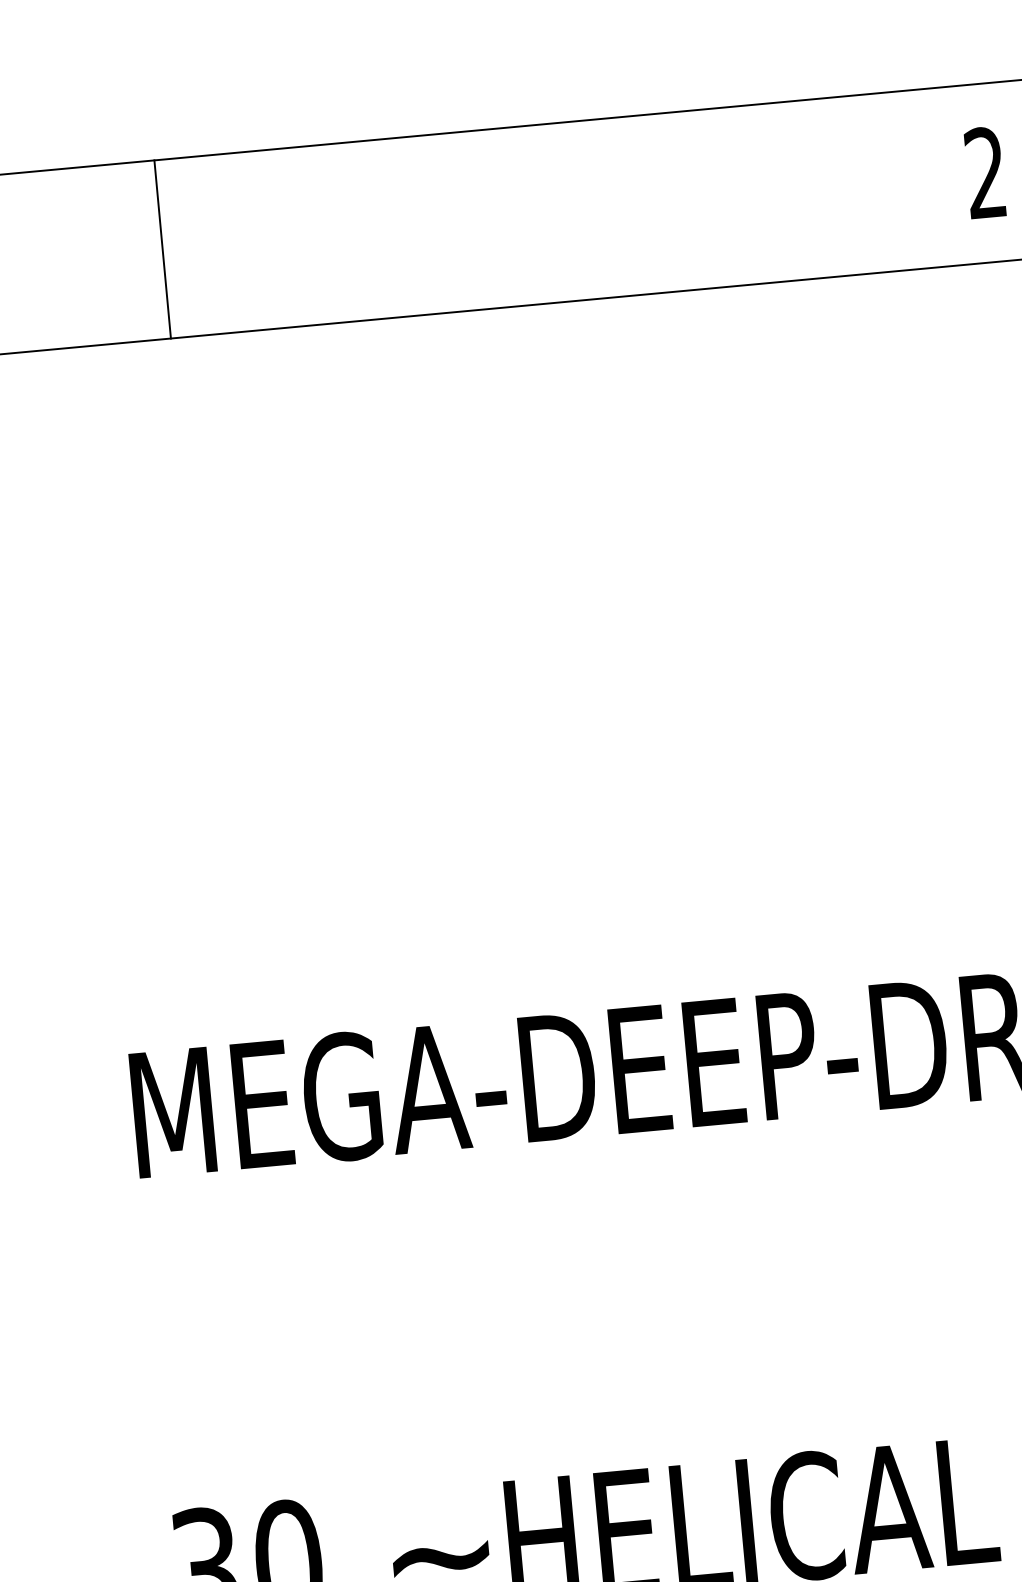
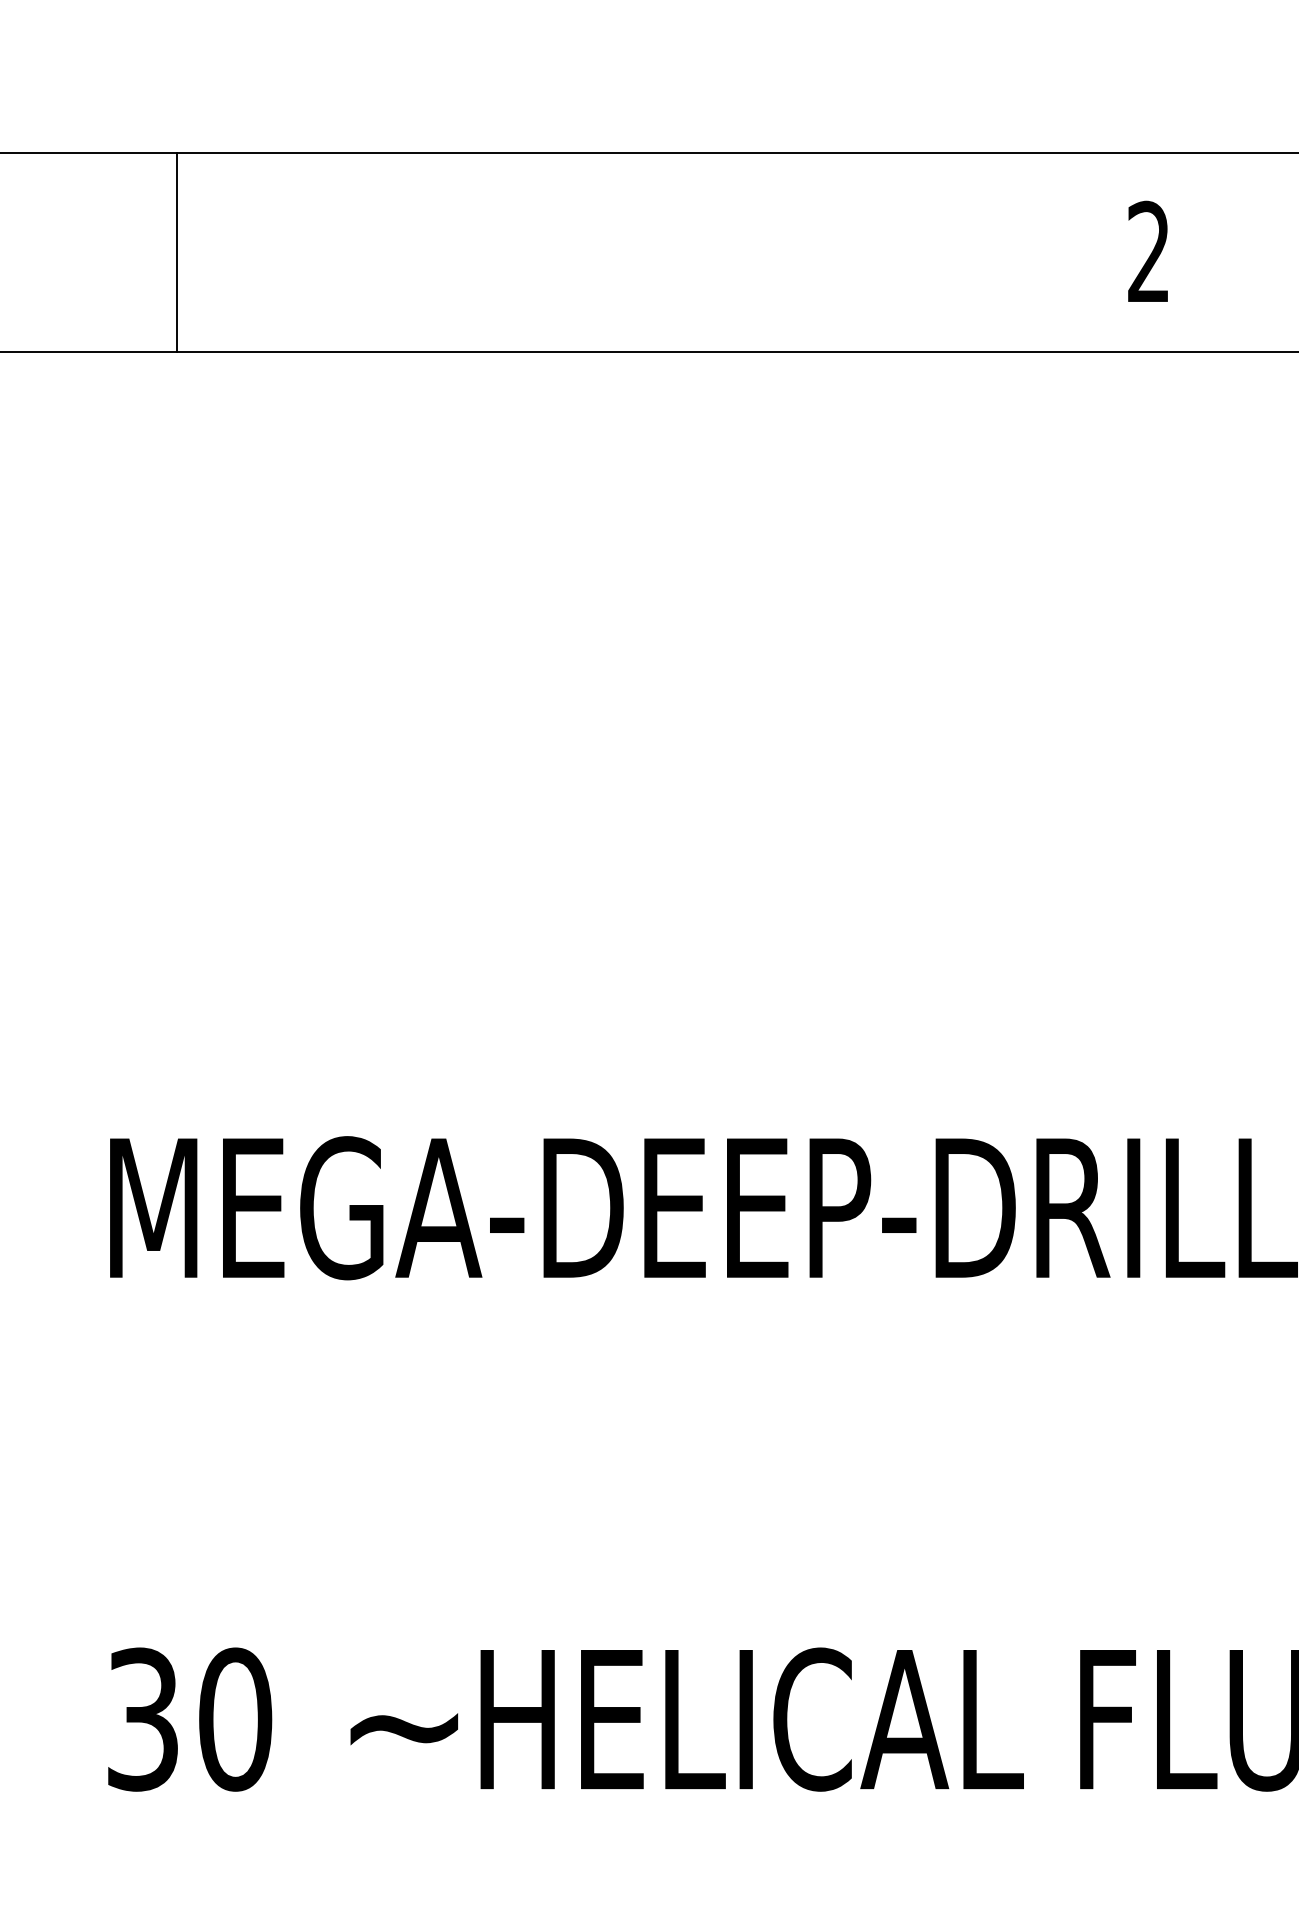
line: (162, 248) -> (176, 251), moved

